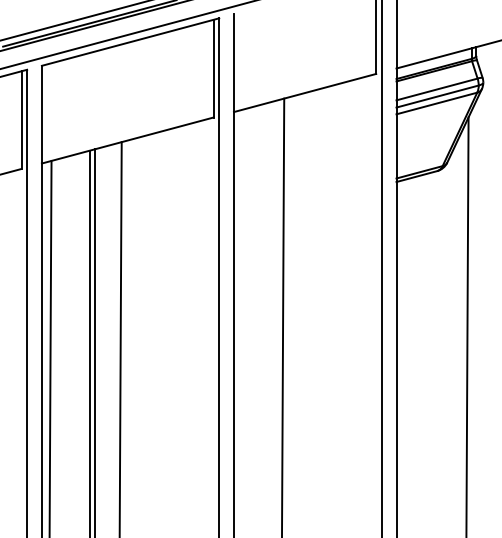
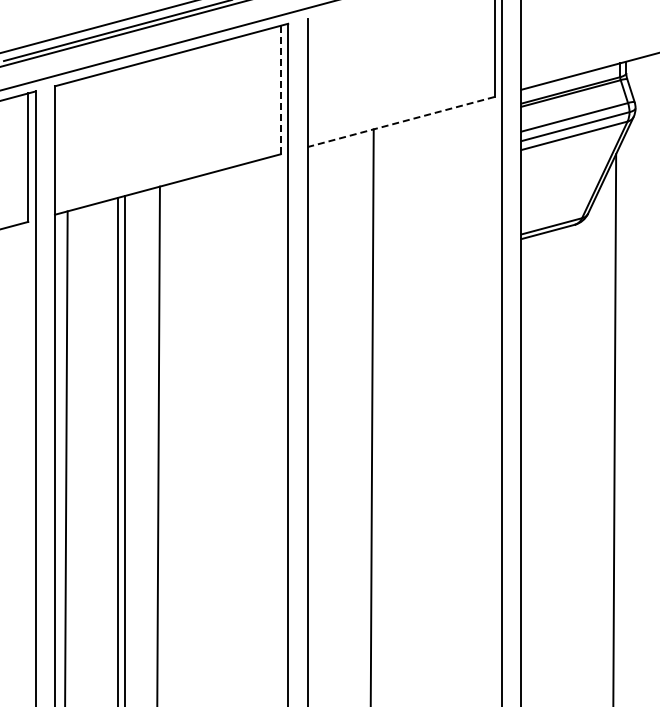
line: (213, 68) -> (280, 89), solid -> dashed
line: (305, 93) -> (401, 122), solid -> dashed

